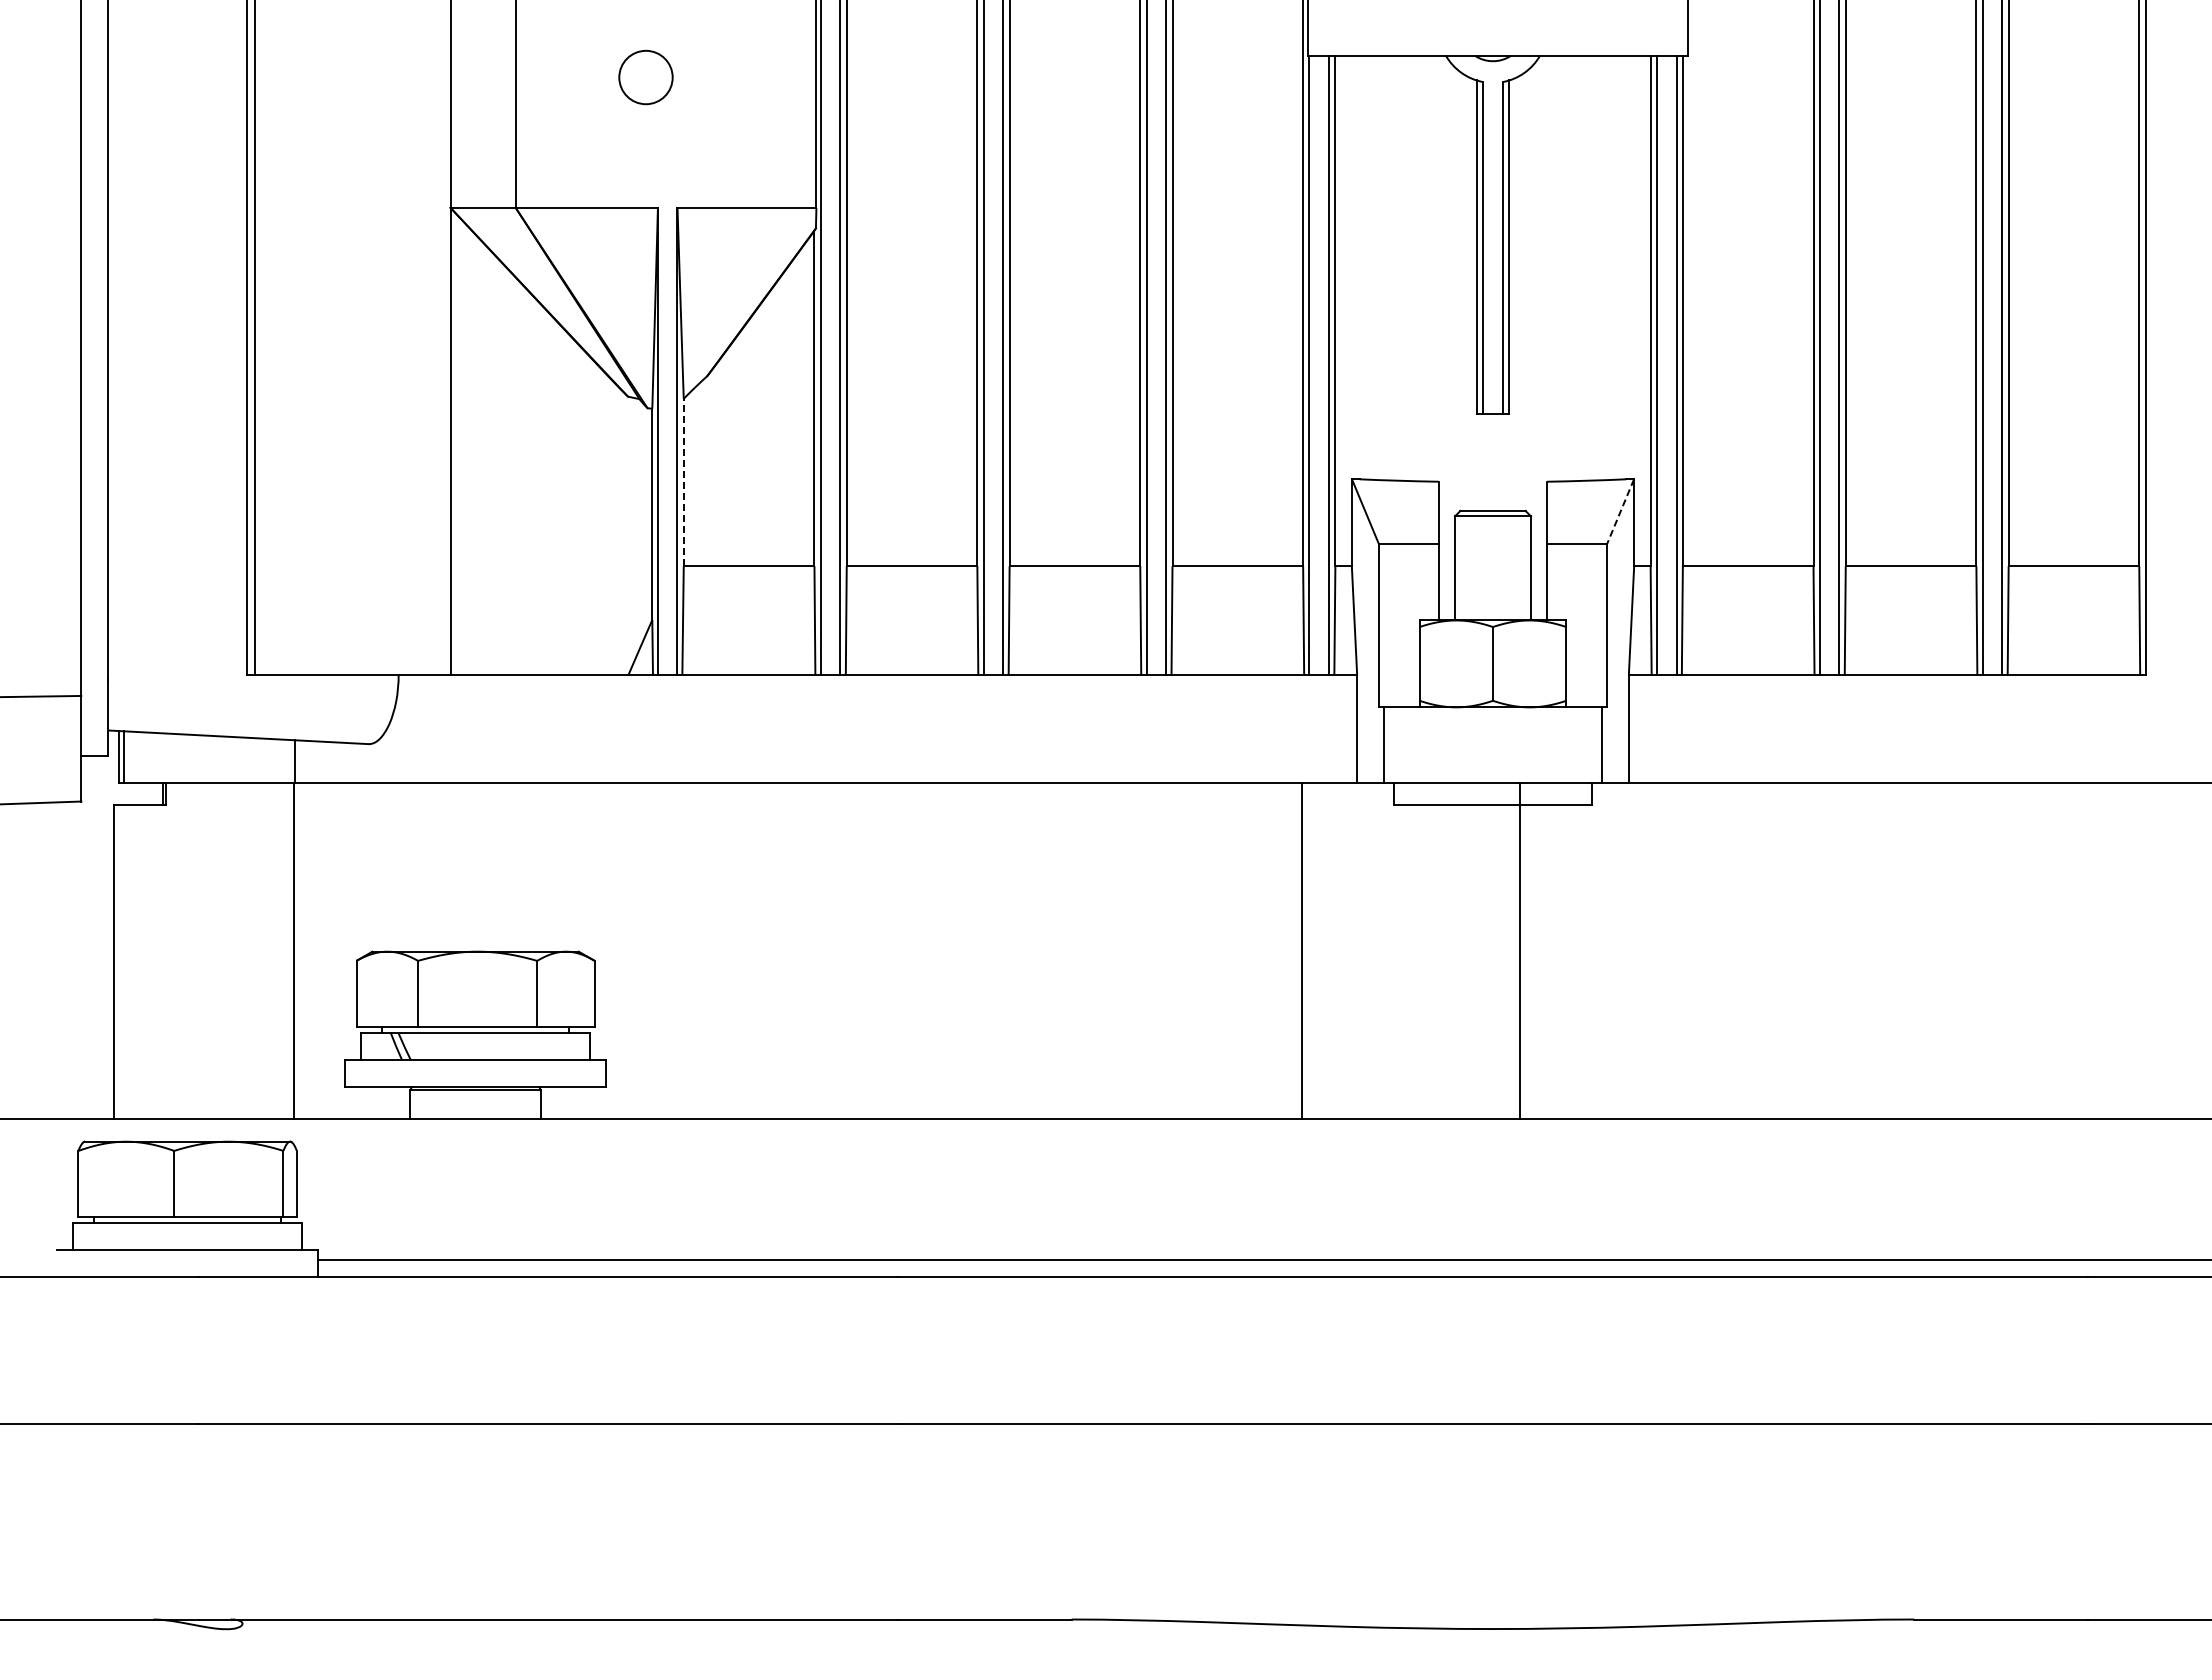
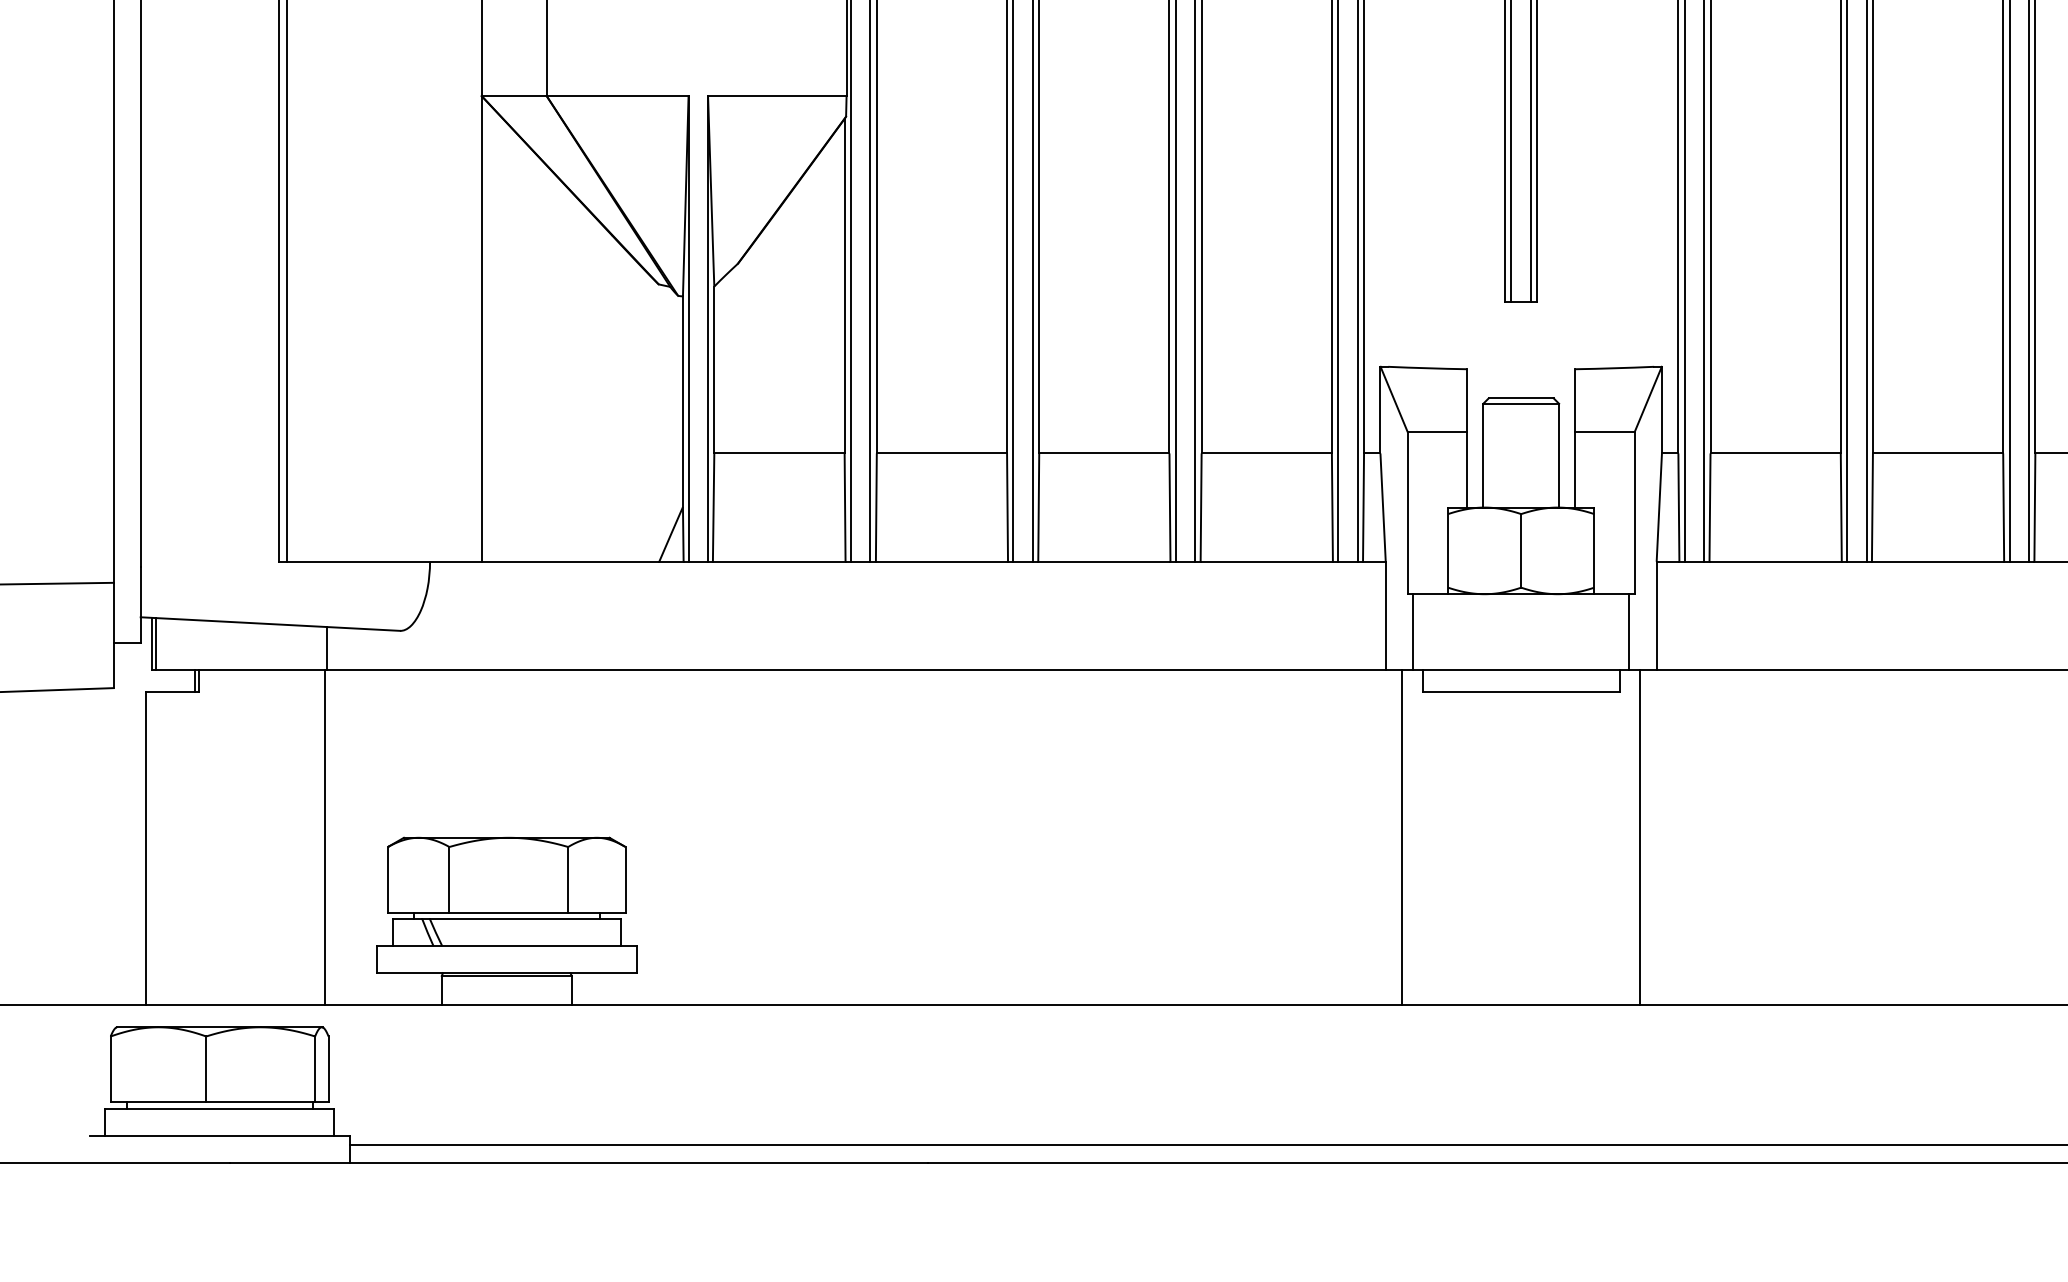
line: (683, 482) -> (714, 369), dashed -> solid
line: (1620, 512) -> (1648, 399), dashed -> solid
line: (1301, 951) -> (1402, 837), moved
line: (1520, 951) -> (1640, 837), moved

